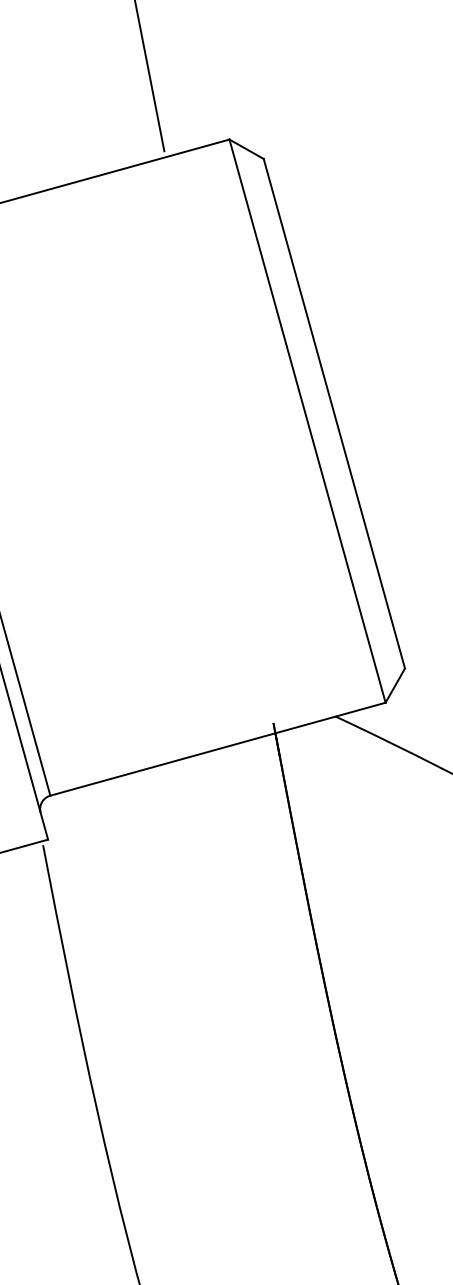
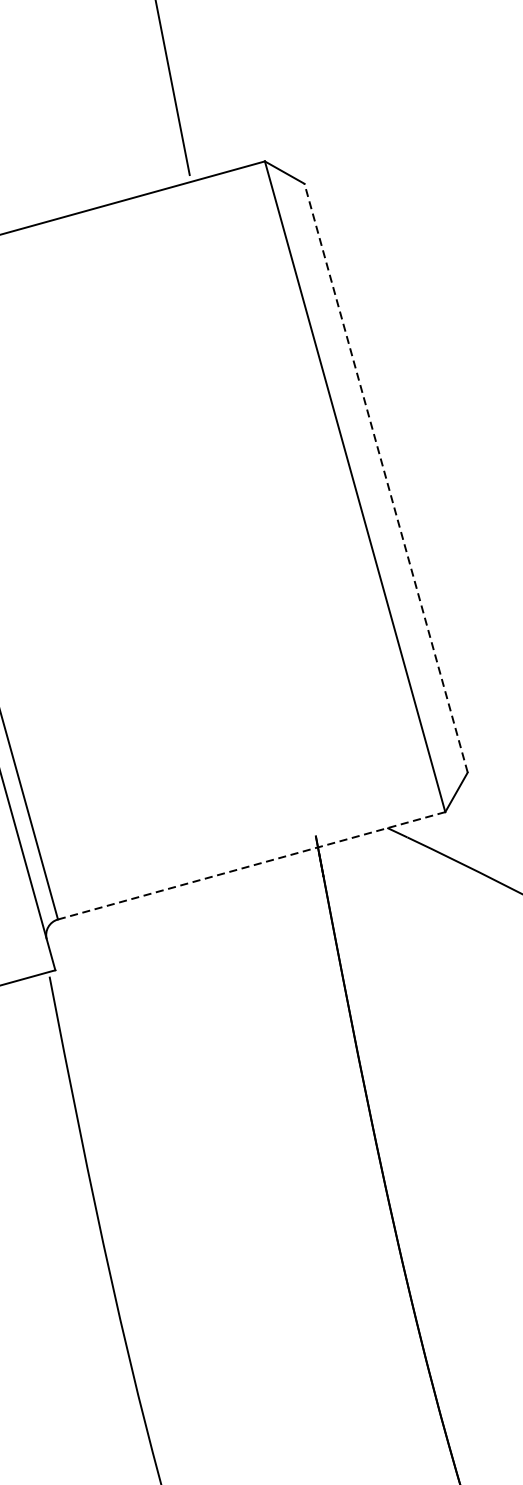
line: (334, 413) -> (386, 477), solid -> dashed
line: (217, 749) -> (251, 866), solid -> dashed

